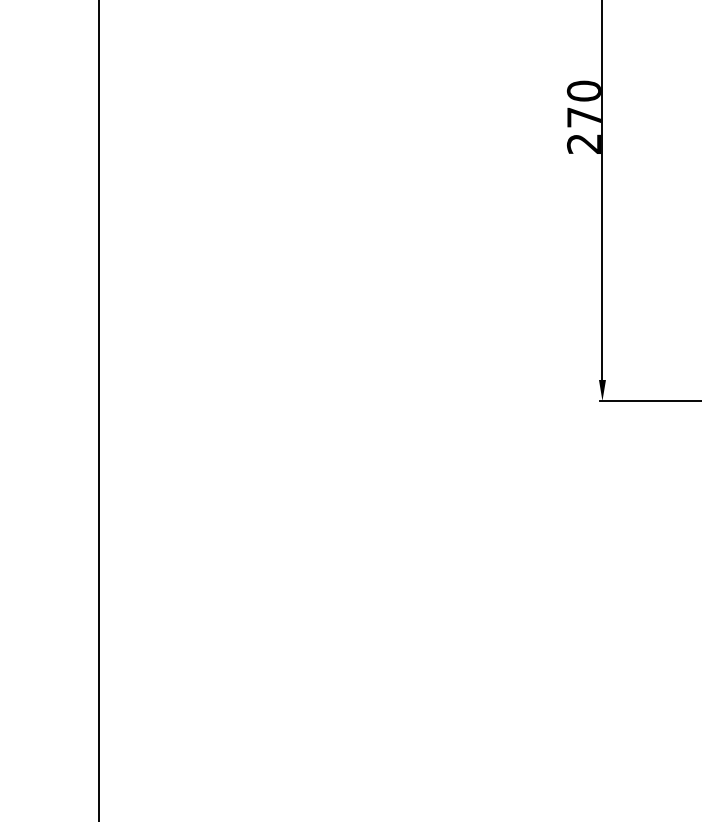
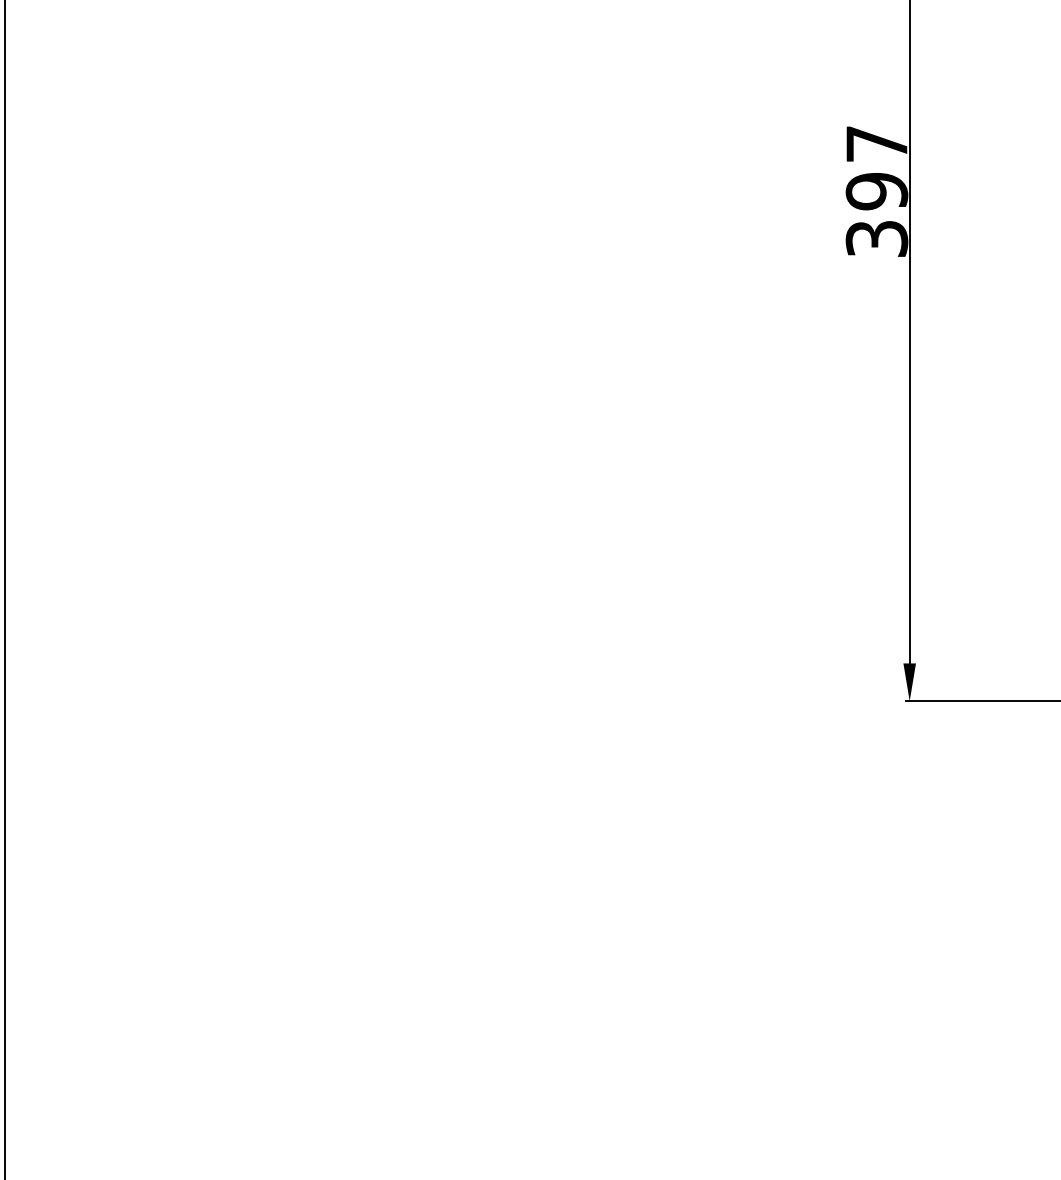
text: (583, 116) -> (875, 189), 270 -> 397

